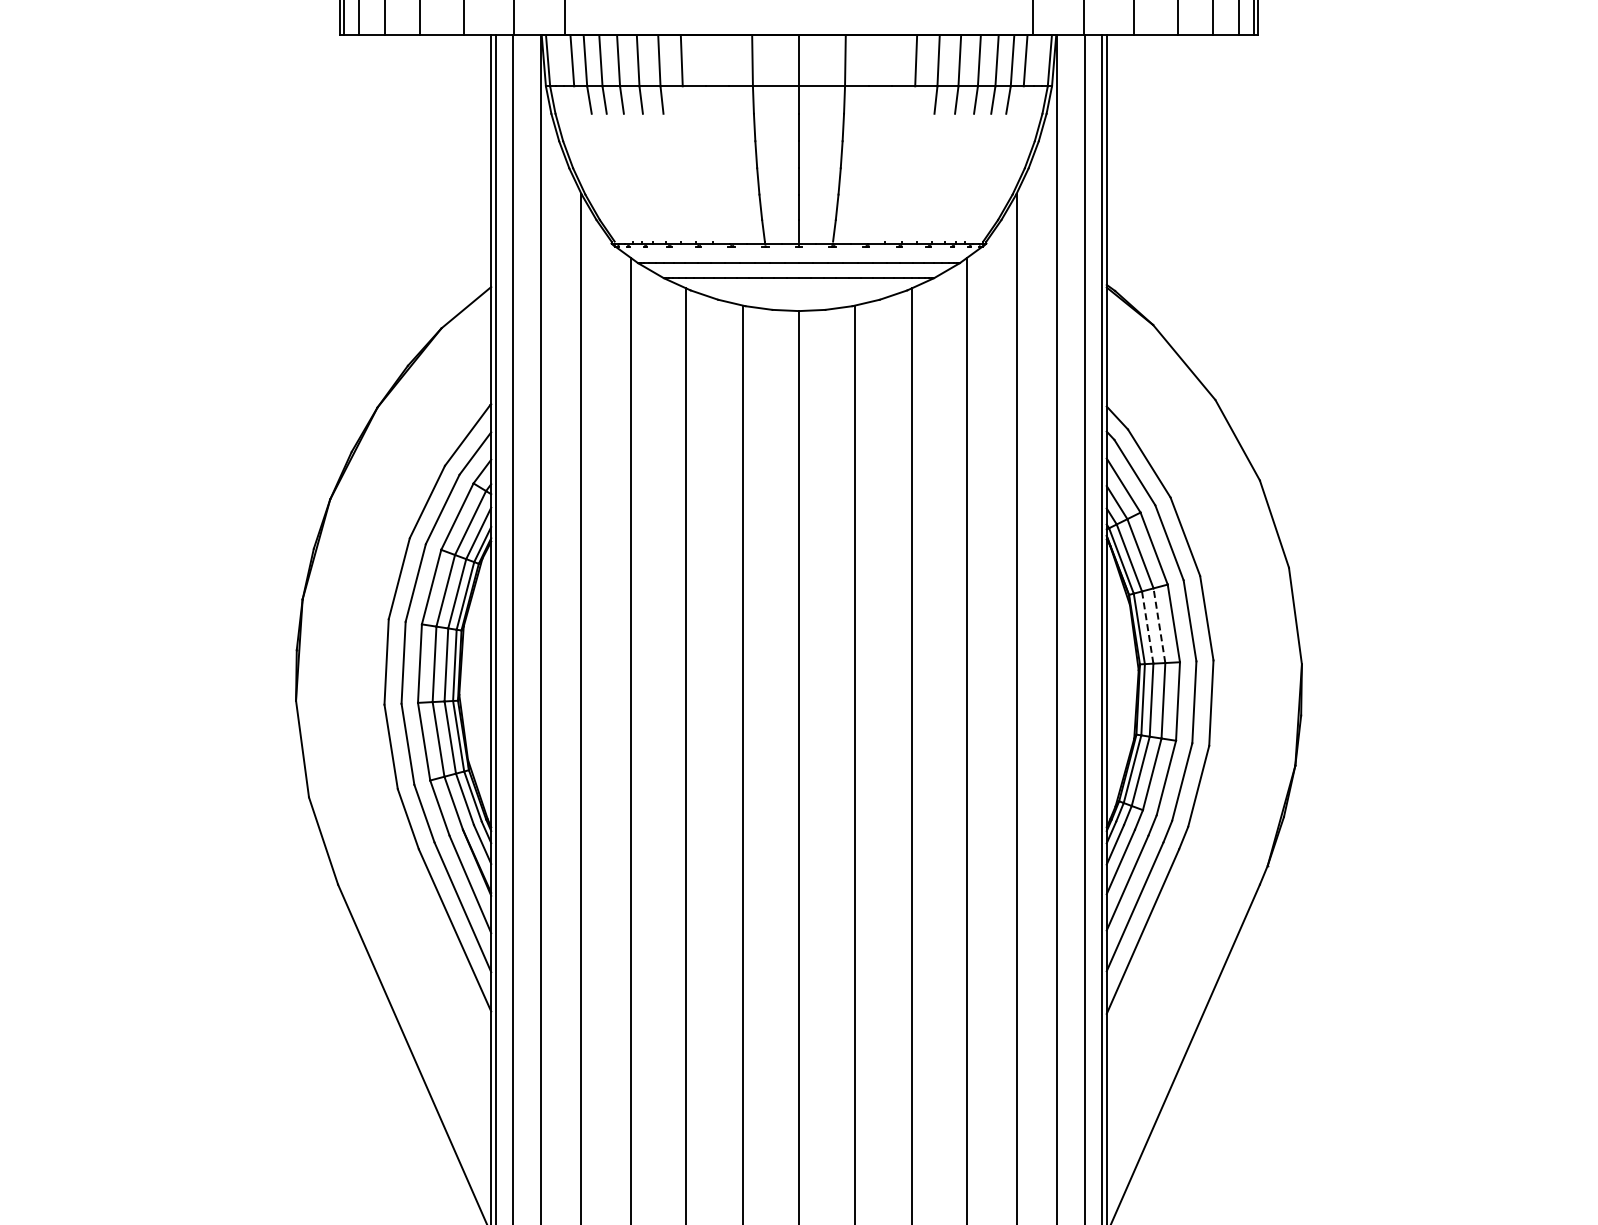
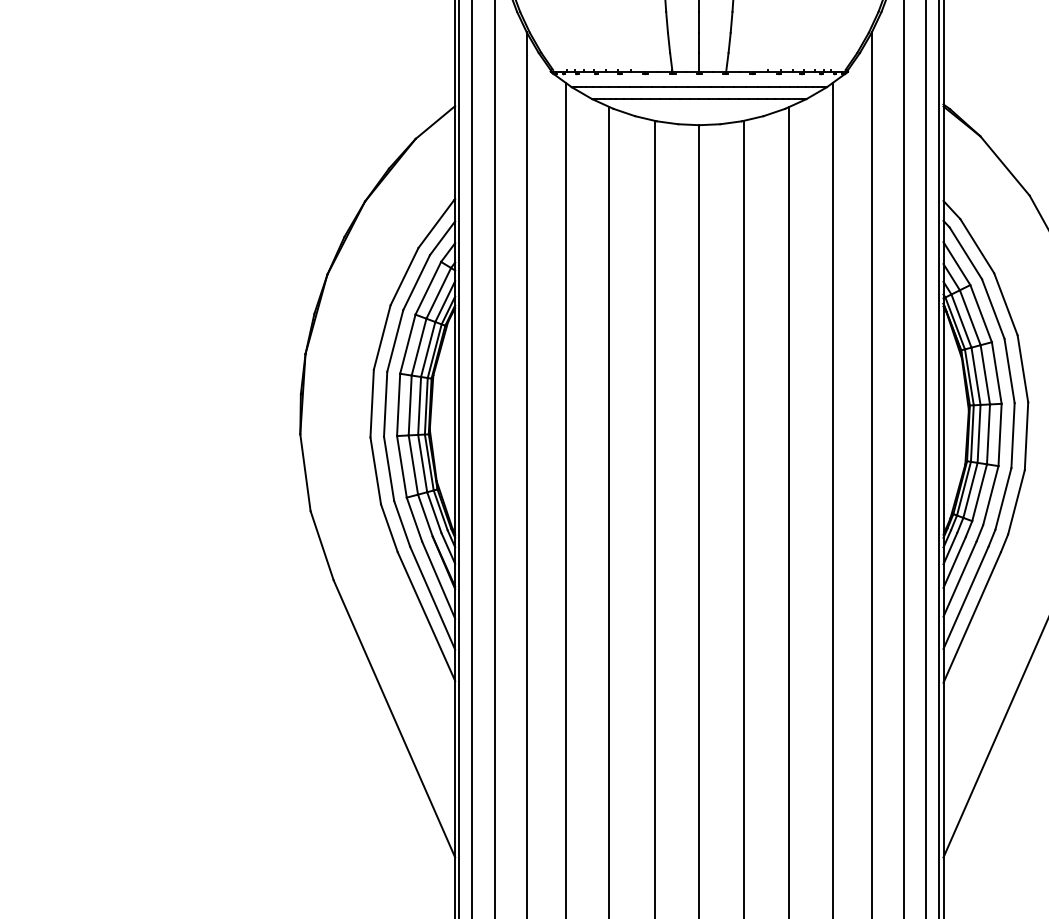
line: (1159, 625) -> (985, 374), dashed -> solid
line: (1147, 627) -> (975, 376), dashed -> solid

